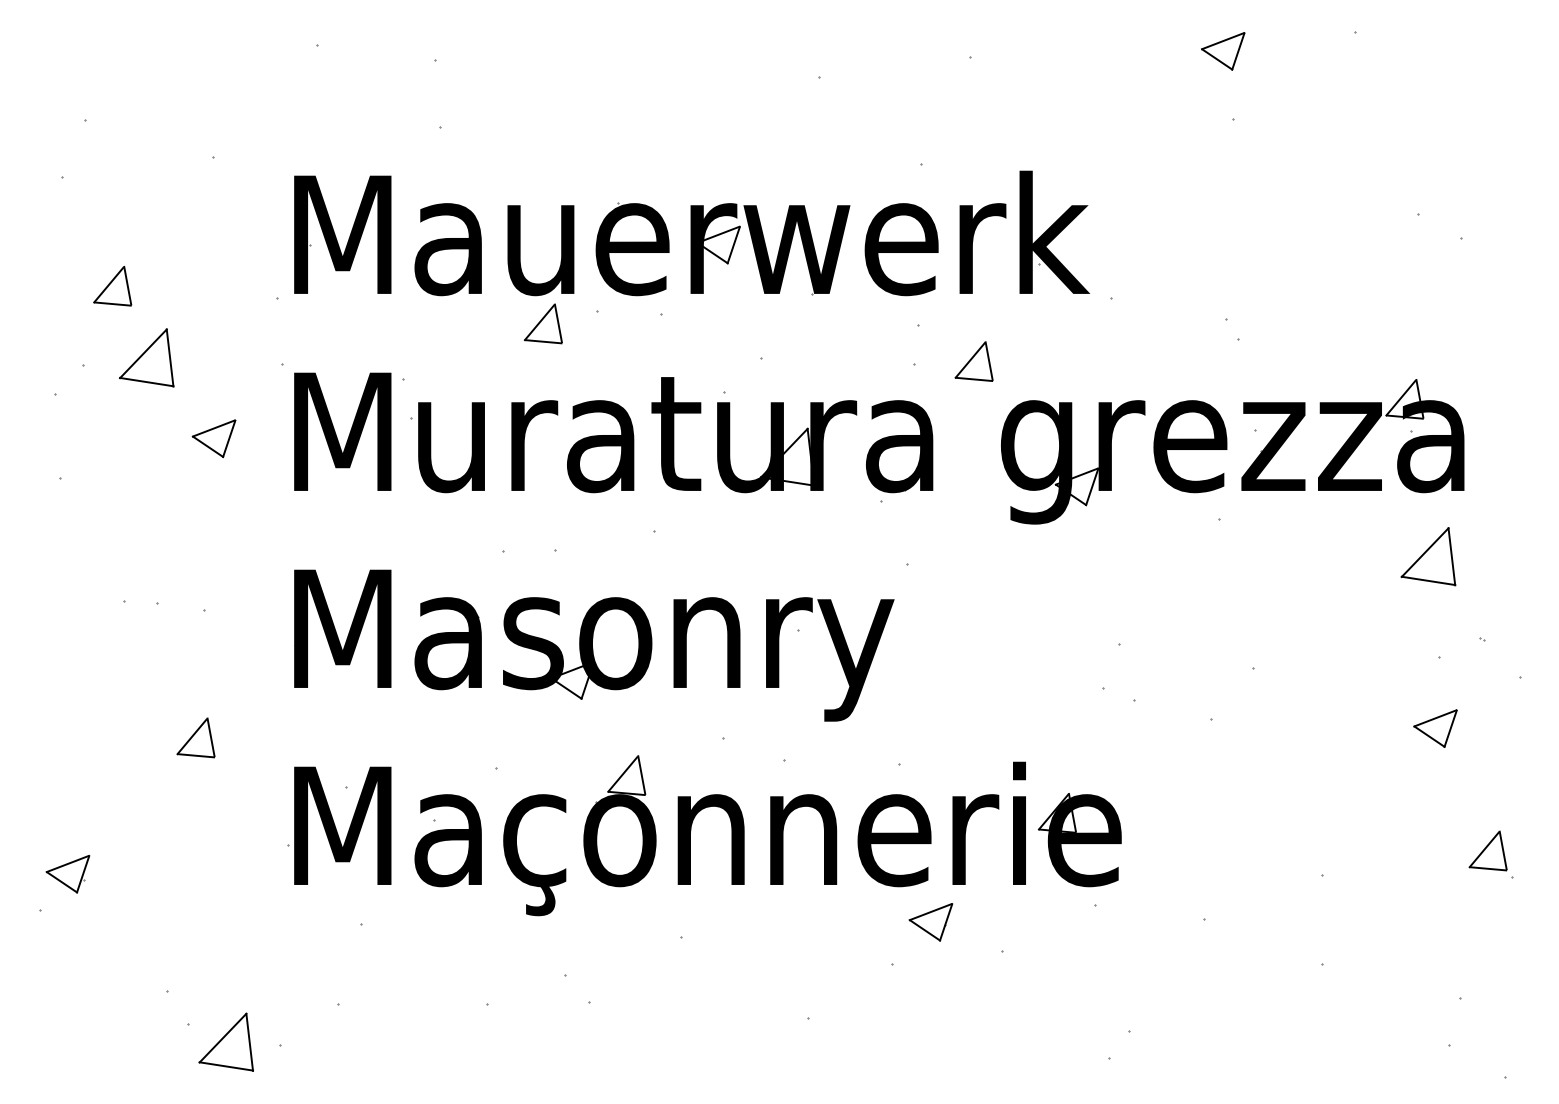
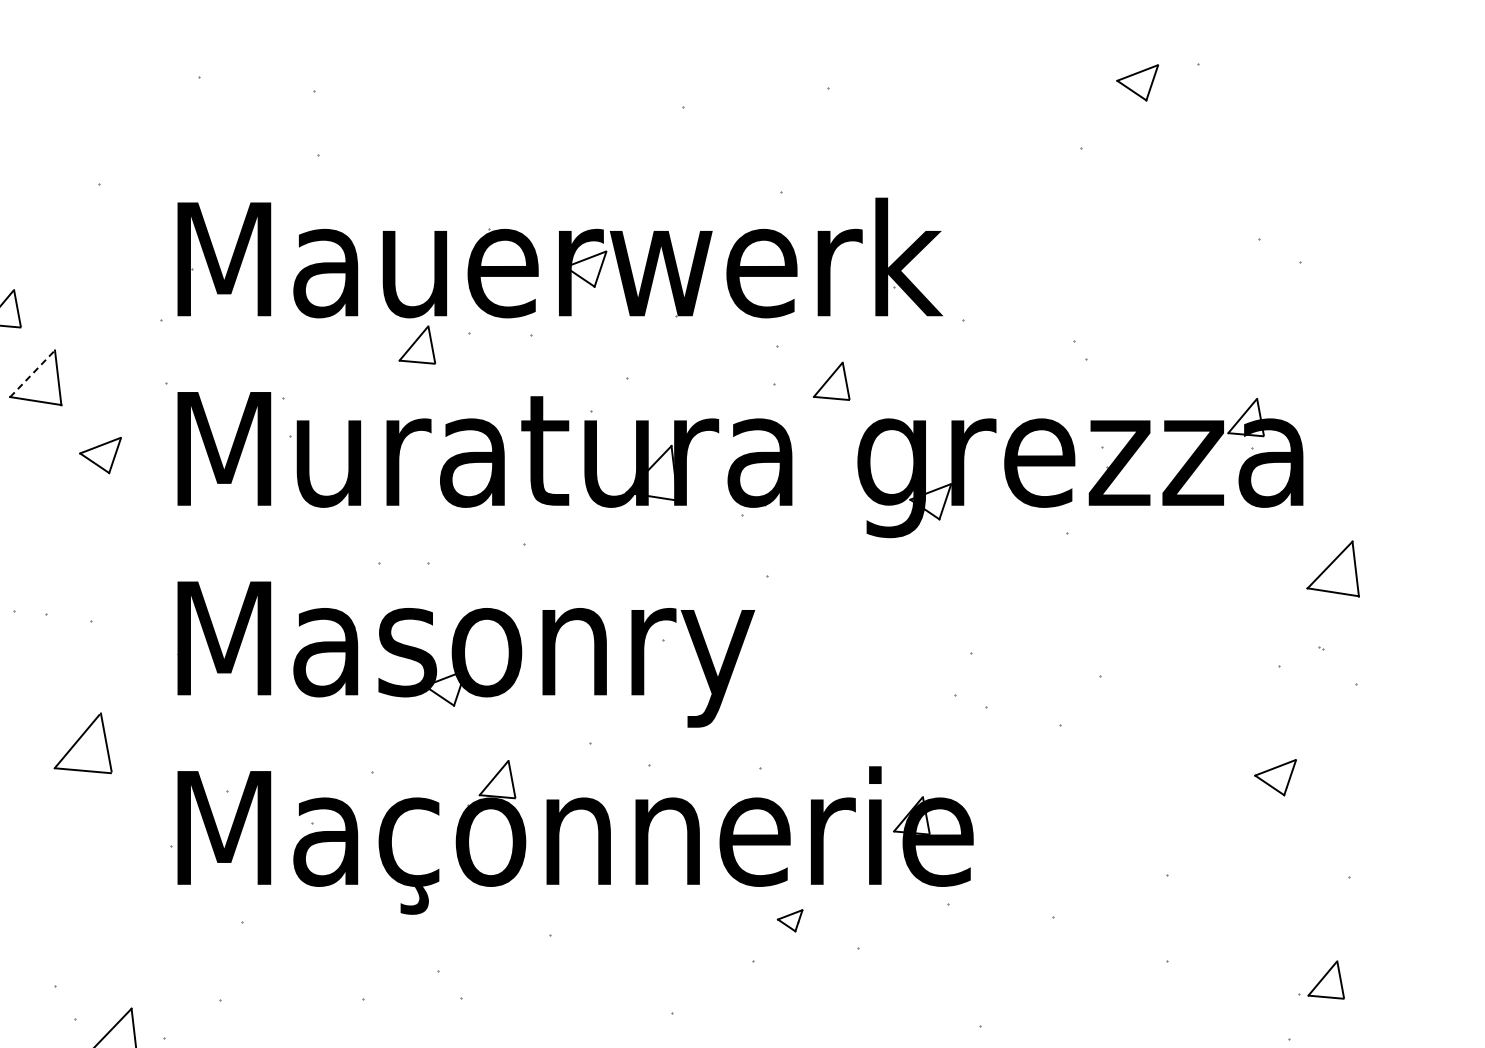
part: (1223, 51) -> (1137, 83), moved
line: (143, 353) -> (32, 373), solid -> dashed
part: (1428, 556) -> (1333, 568), moved
part: (1435, 728) -> (1275, 777), moved
part: (195, 737) -> (82, 742), size x1.6
part: (1487, 850) -> (1325, 979), moved
part: (930, 922) -> (789, 920), size x0.6

